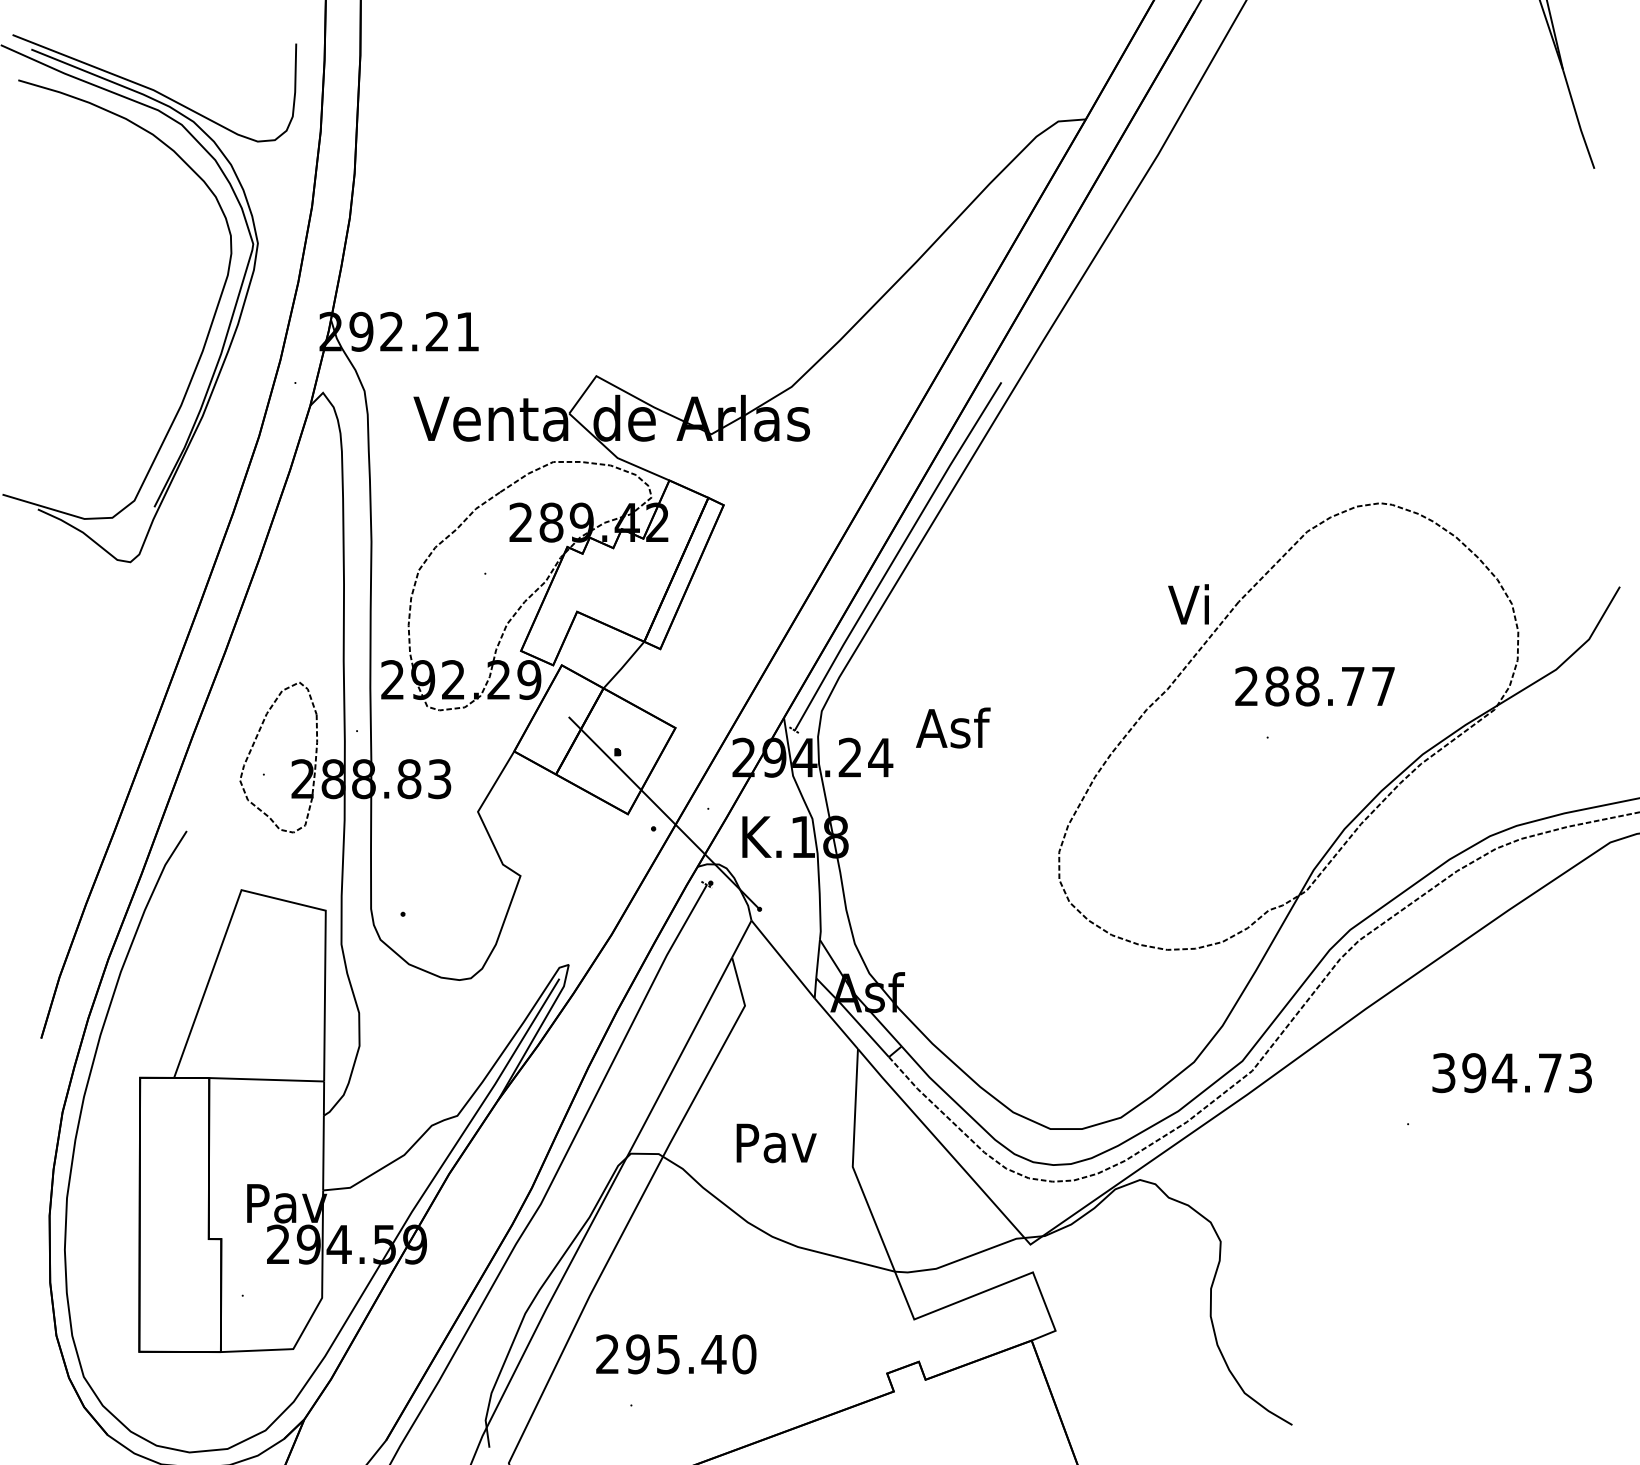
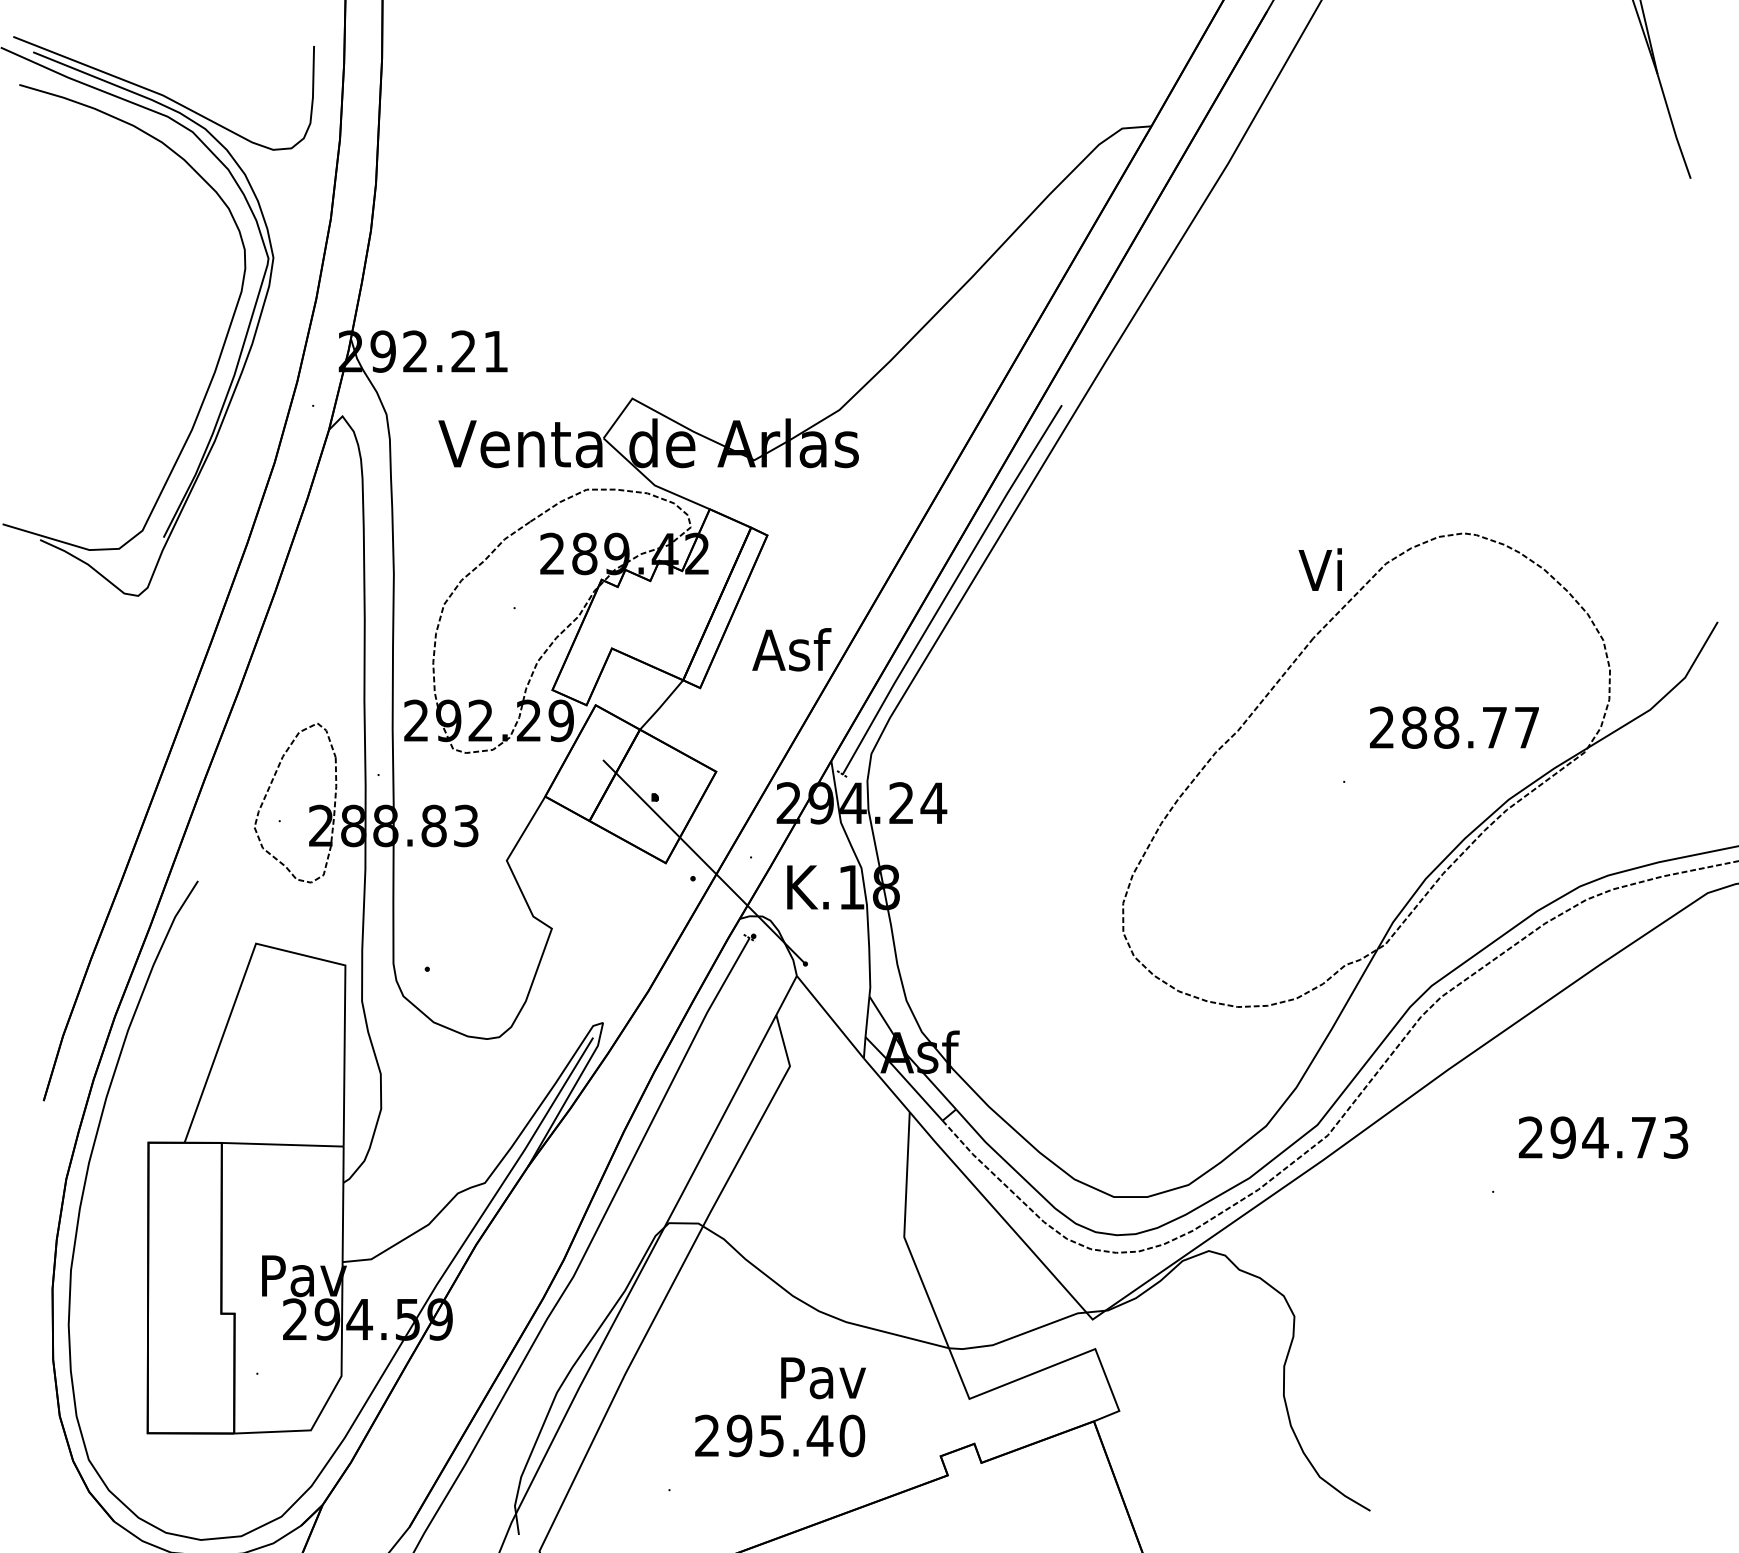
text: (1187, 604) -> (1319, 569), moved
text: (1315, 686) -> (1454, 727), moved
text: (952, 727) -> (791, 649), moved
text: (1443, 1072) -> (1530, 1137), 394.73 -> 294.73
text: (776, 1143) -> (823, 1378), moved
text: (676, 1353) -> (780, 1435), moved

